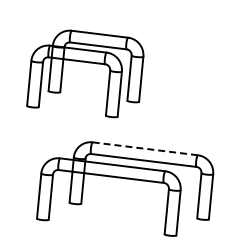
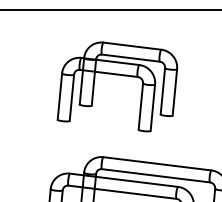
part: (88, 63) -> (120, 76), moved
line: (145, 148) -> (157, 163), dashed -> solid

